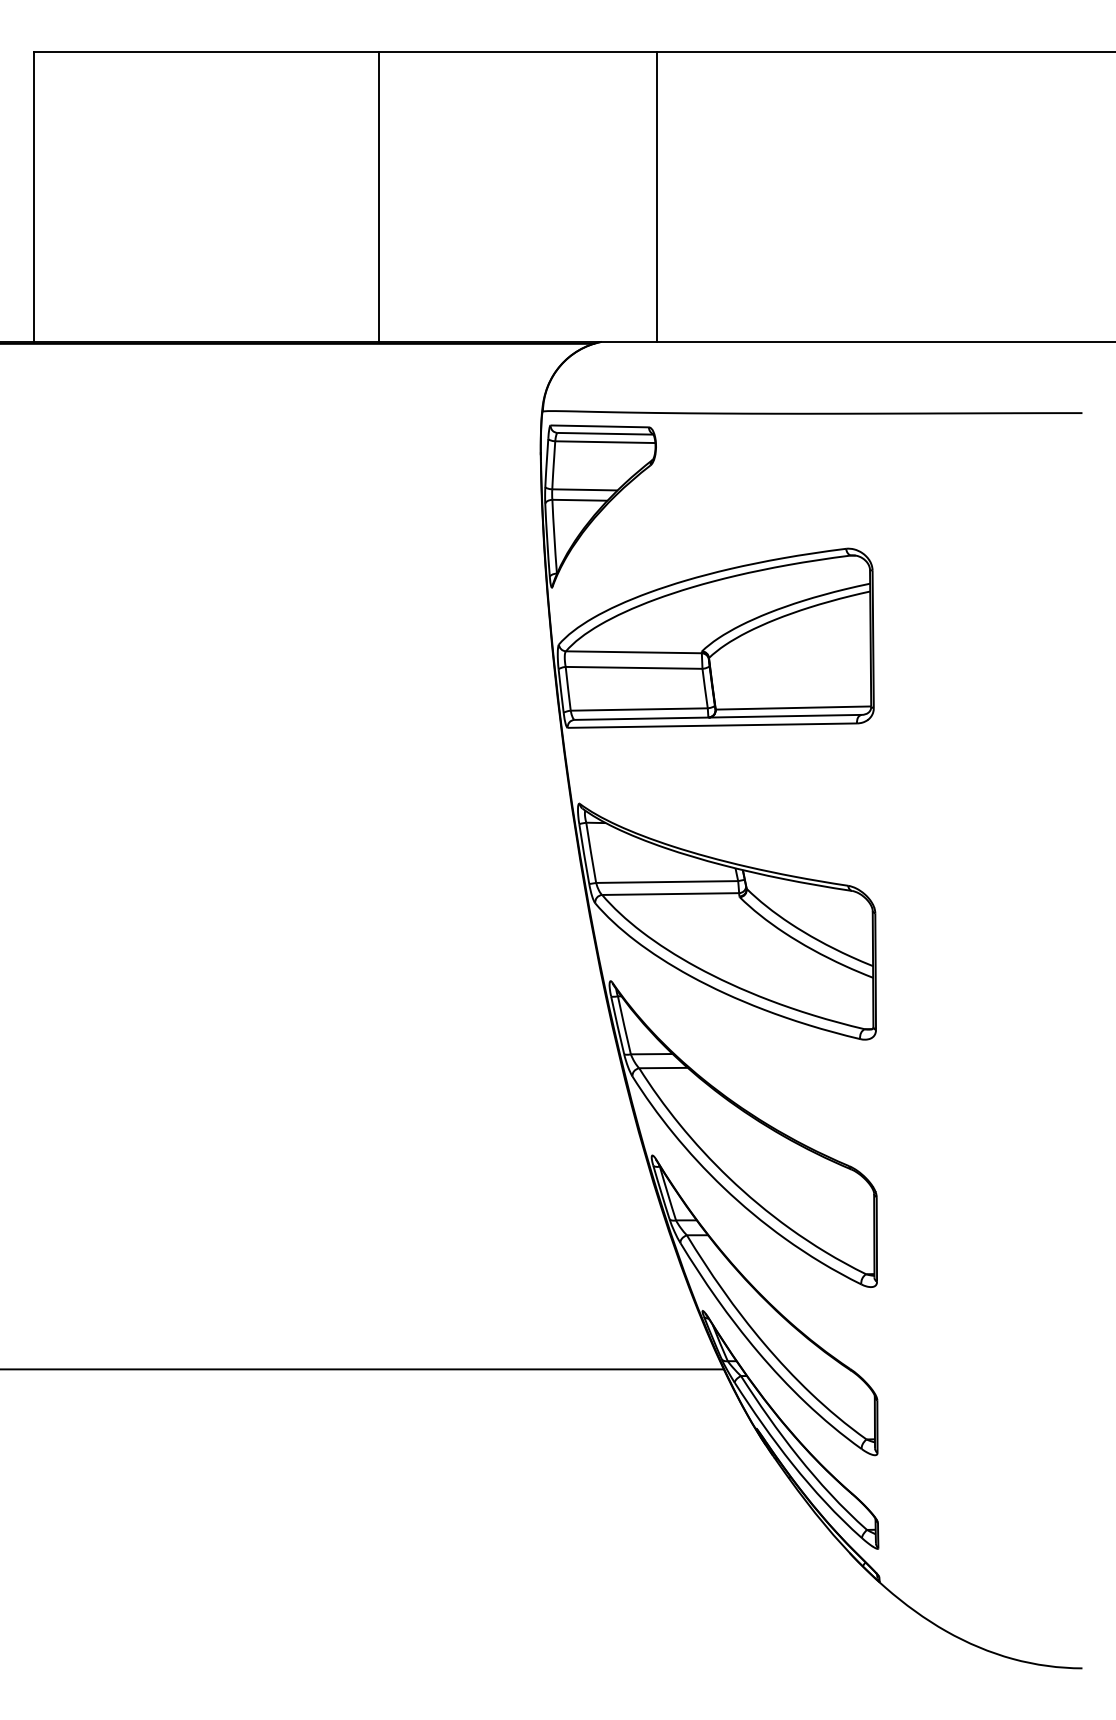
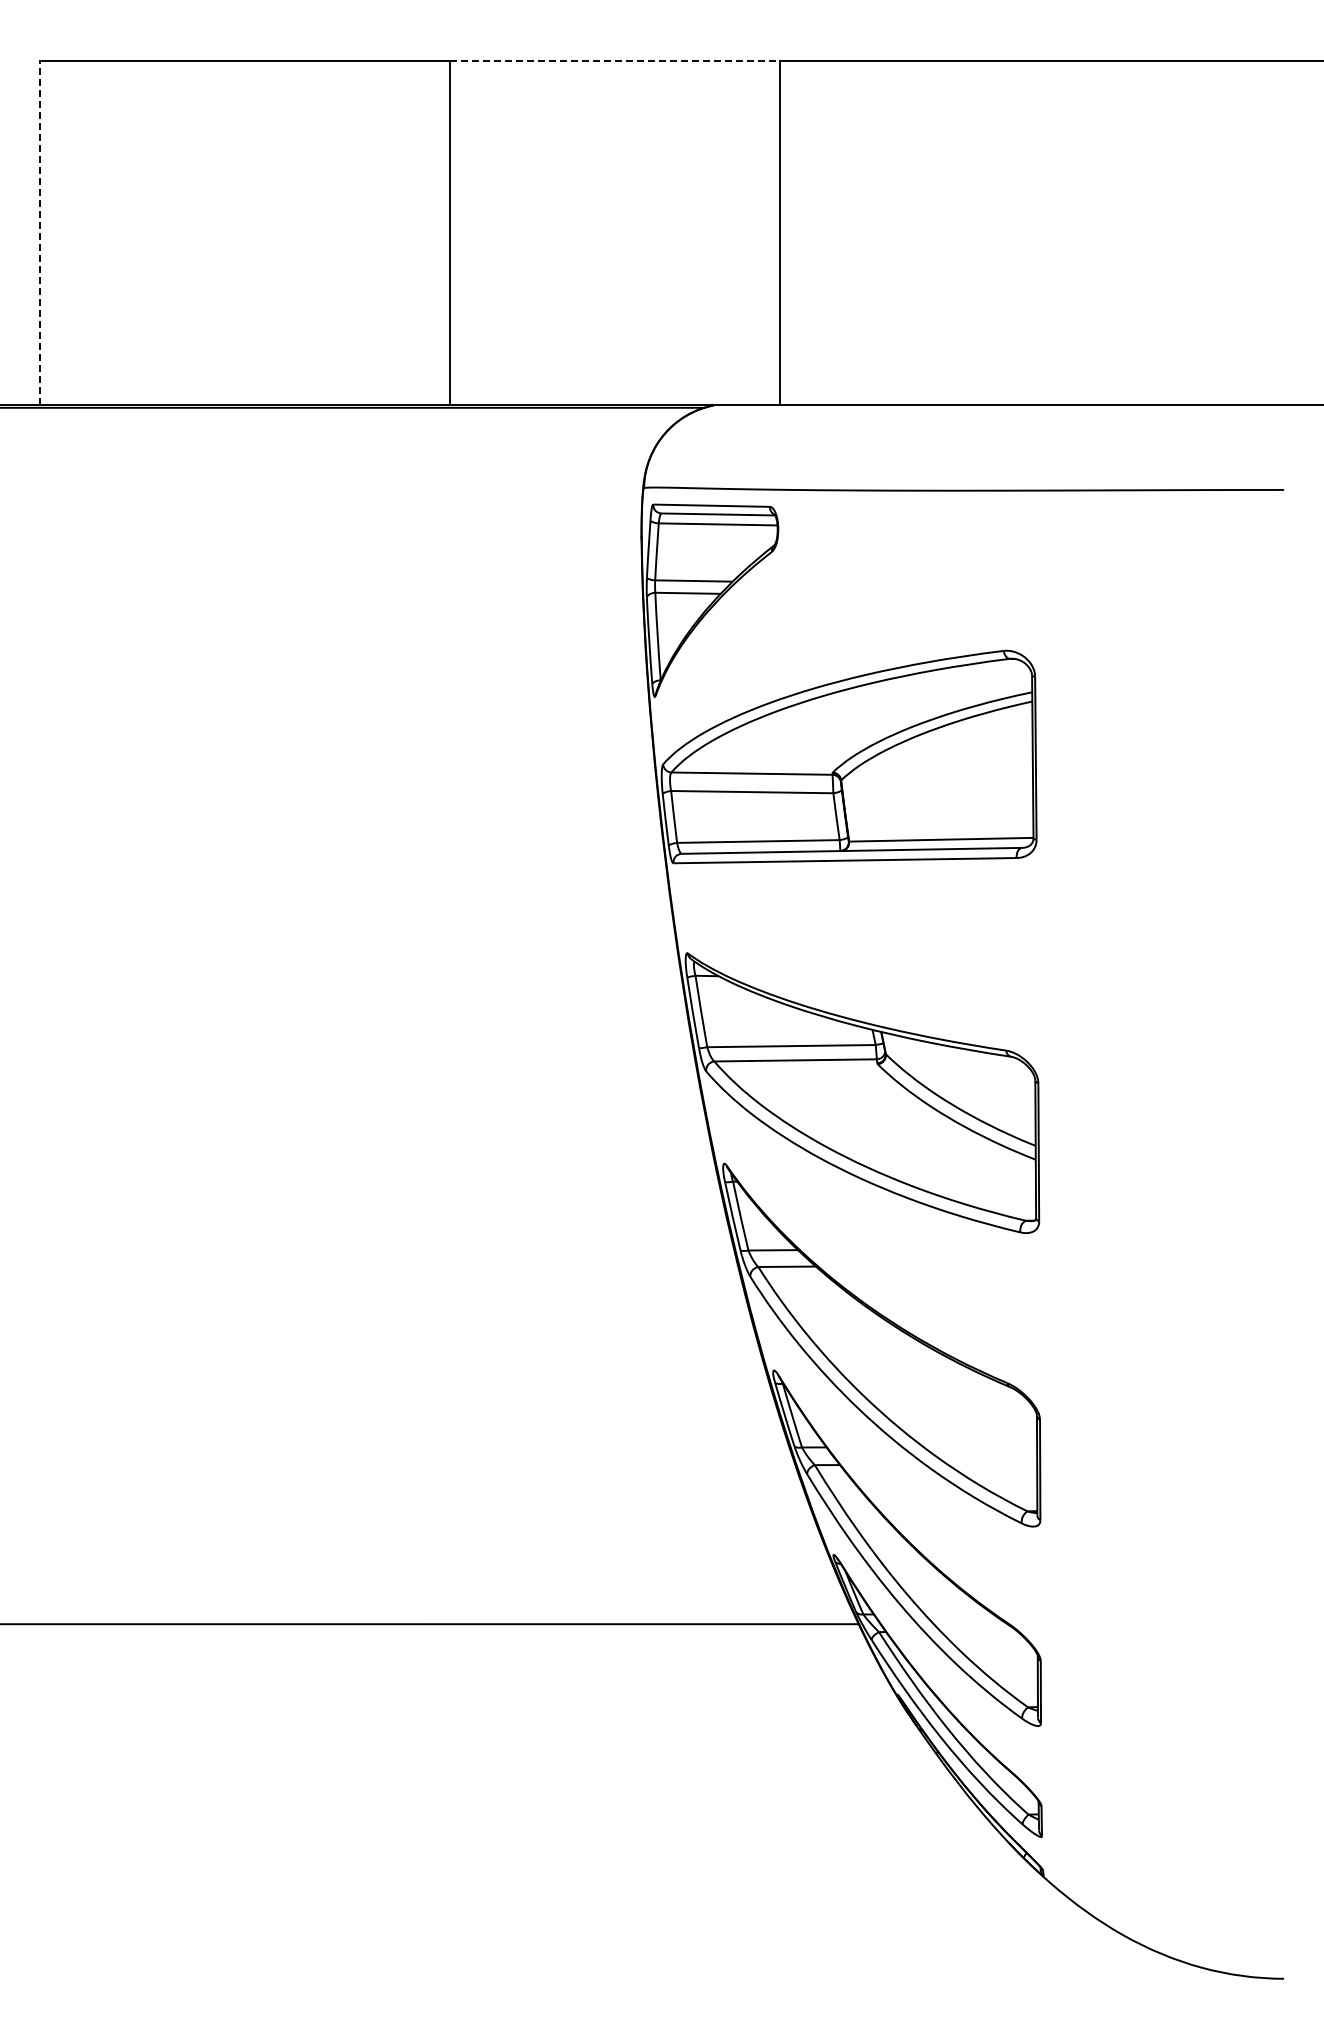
line: (518, 51) -> (615, 61), solid -> dashed
line: (33, 196) -> (39, 232), solid -> dashed

